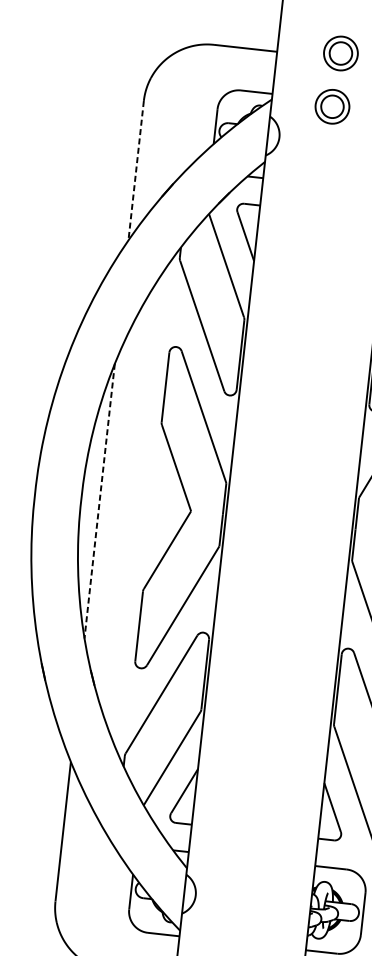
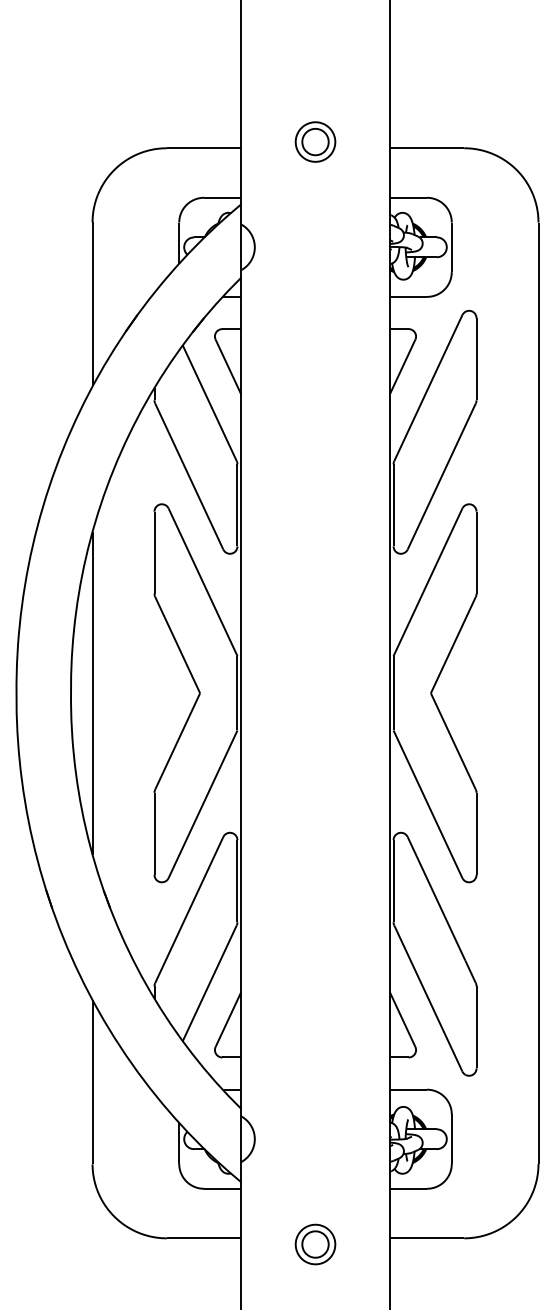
part: (332, 106) -> (312, 204), removed
line: (136, 170) -> (92, 304), dashed -> solid
line: (99, 501) -> (92, 693), dashed -> solid

